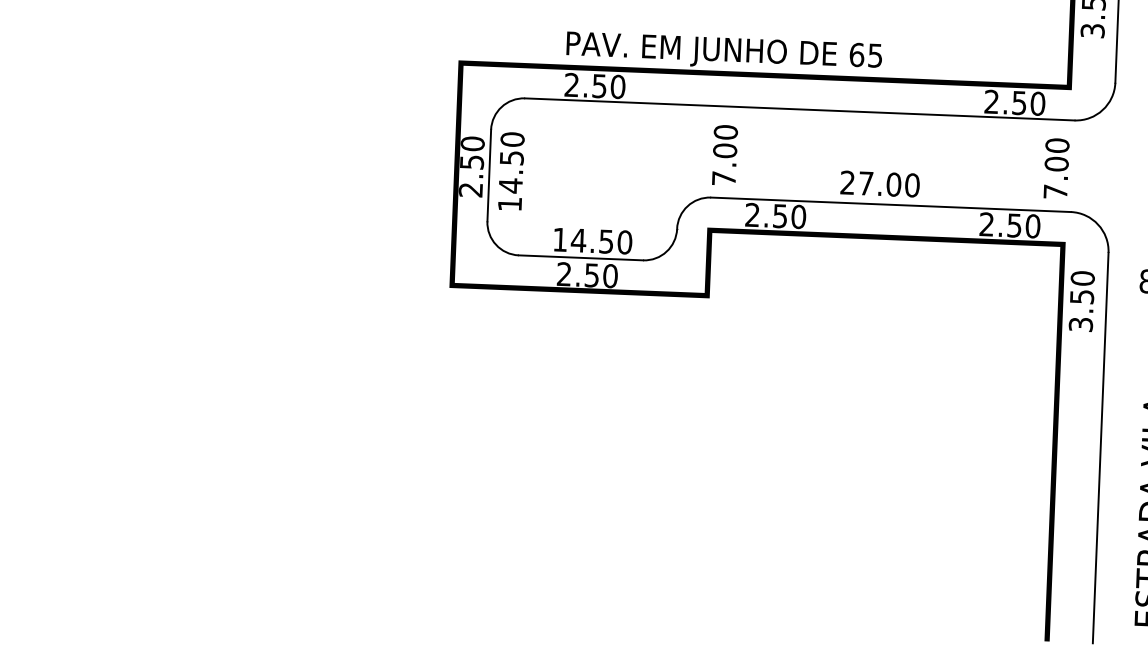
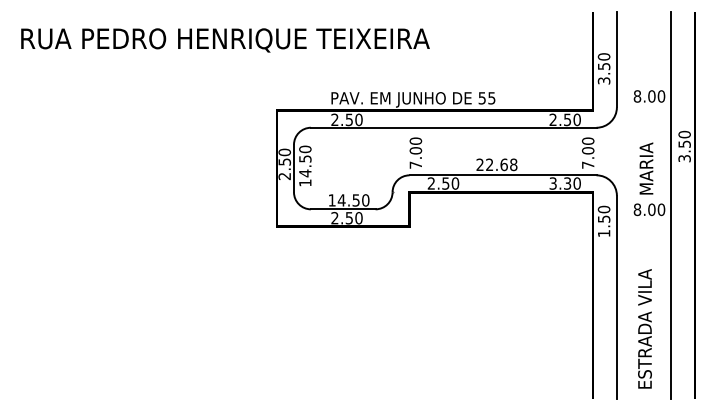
text: (857, 55) -> (482, 98), 65 -> 55
text: (888, 183) -> (501, 164), 27.00 -> 22.68
text: (1000, 224) -> (560, 183), 2.50 -> 3.30
text: (1079, 324) -> (603, 233), 3.50 -> 1.50

